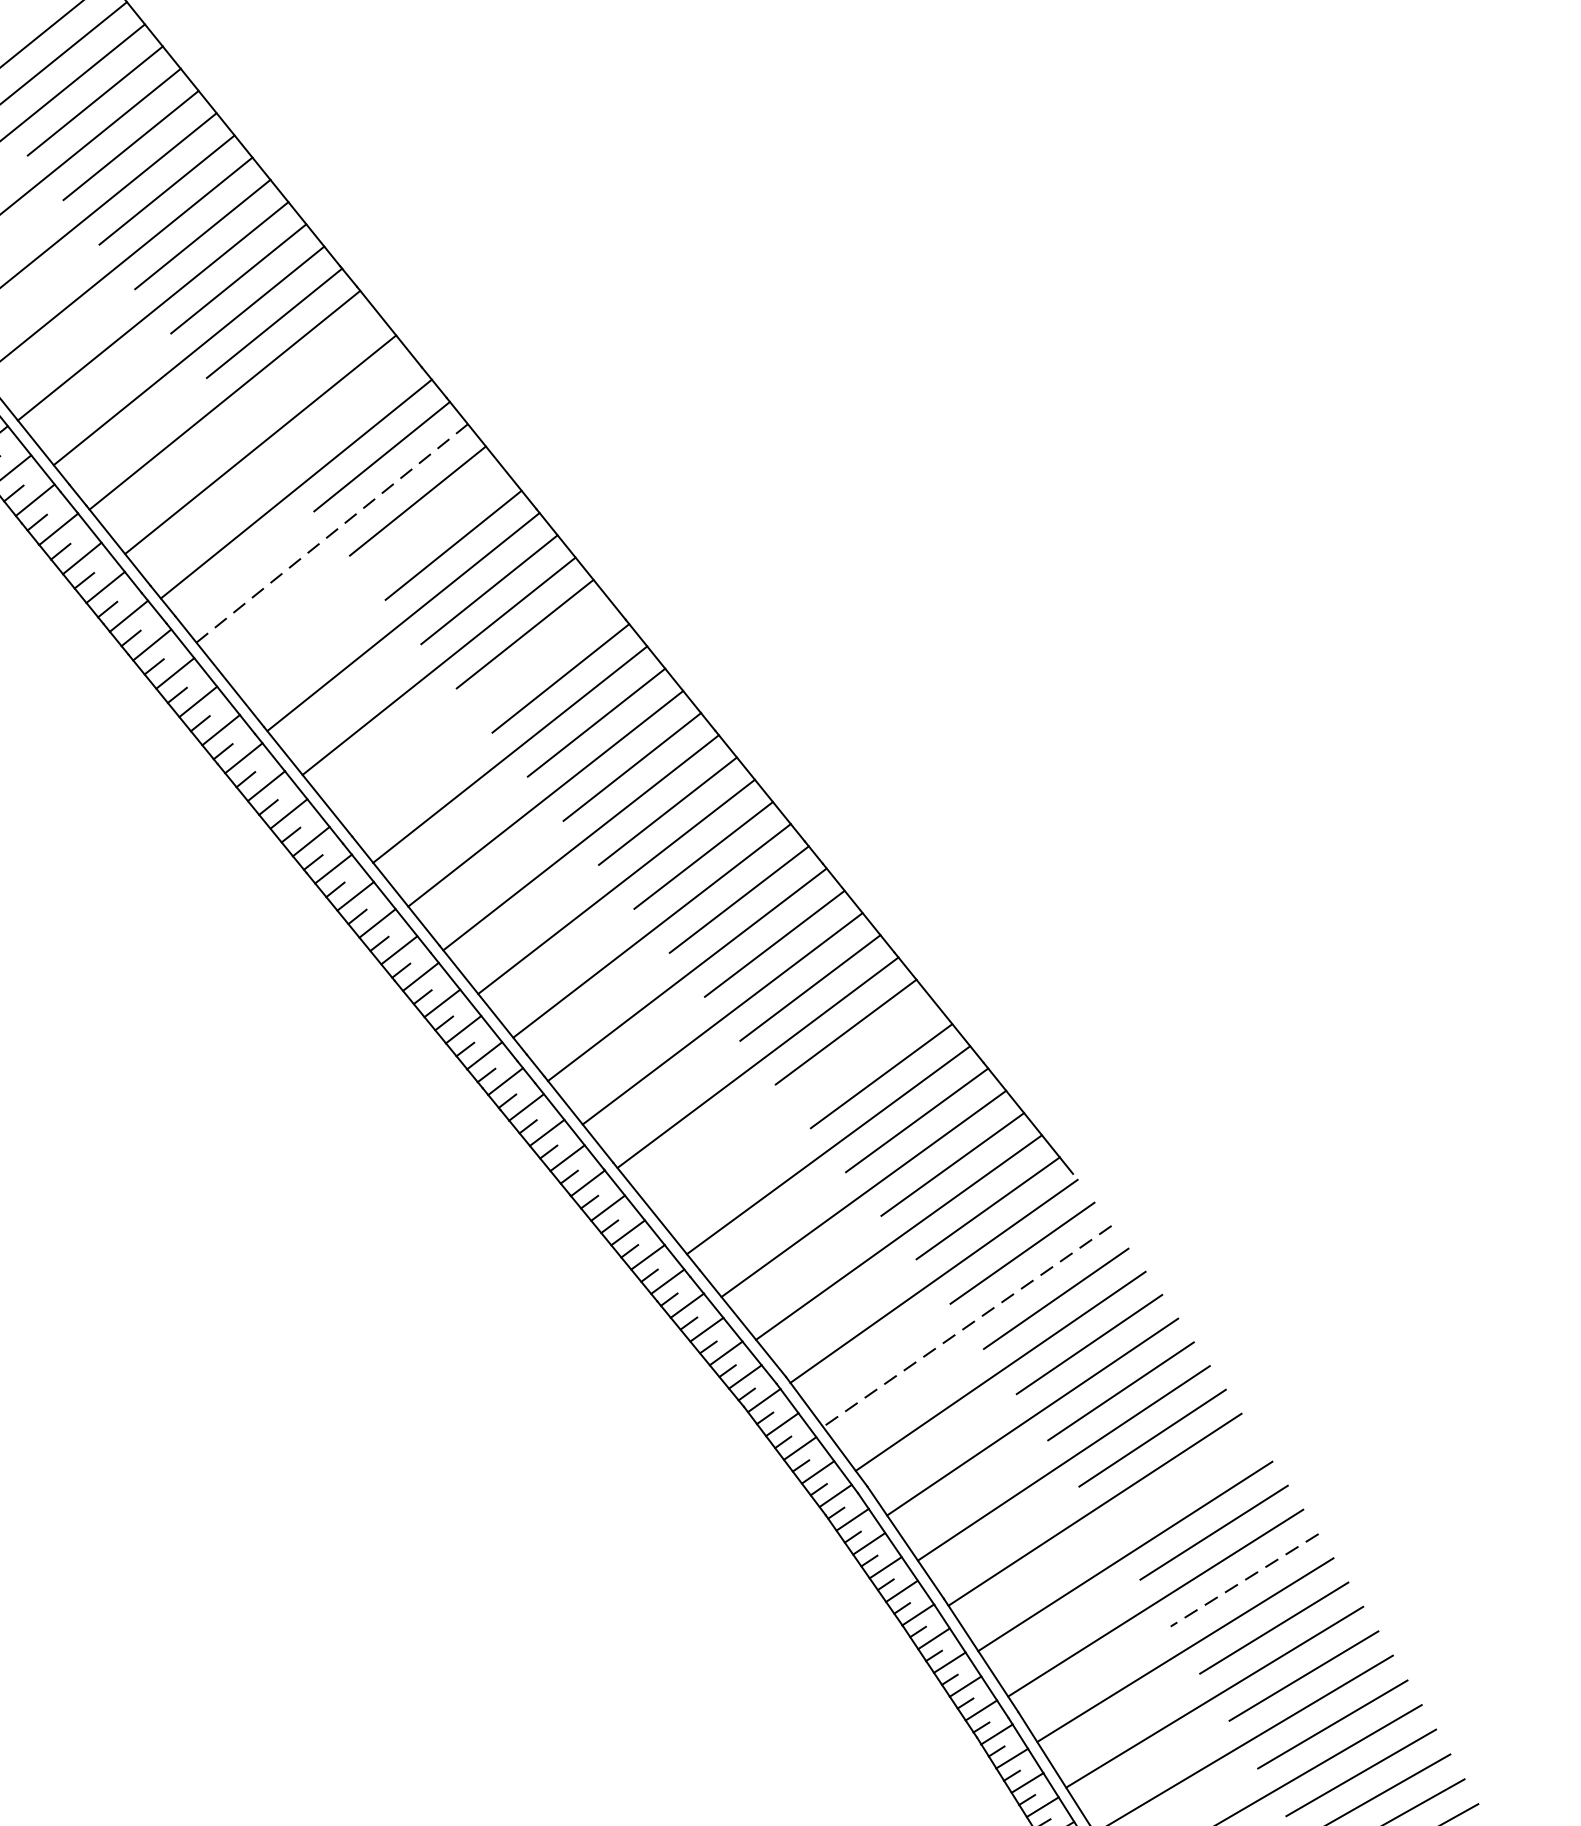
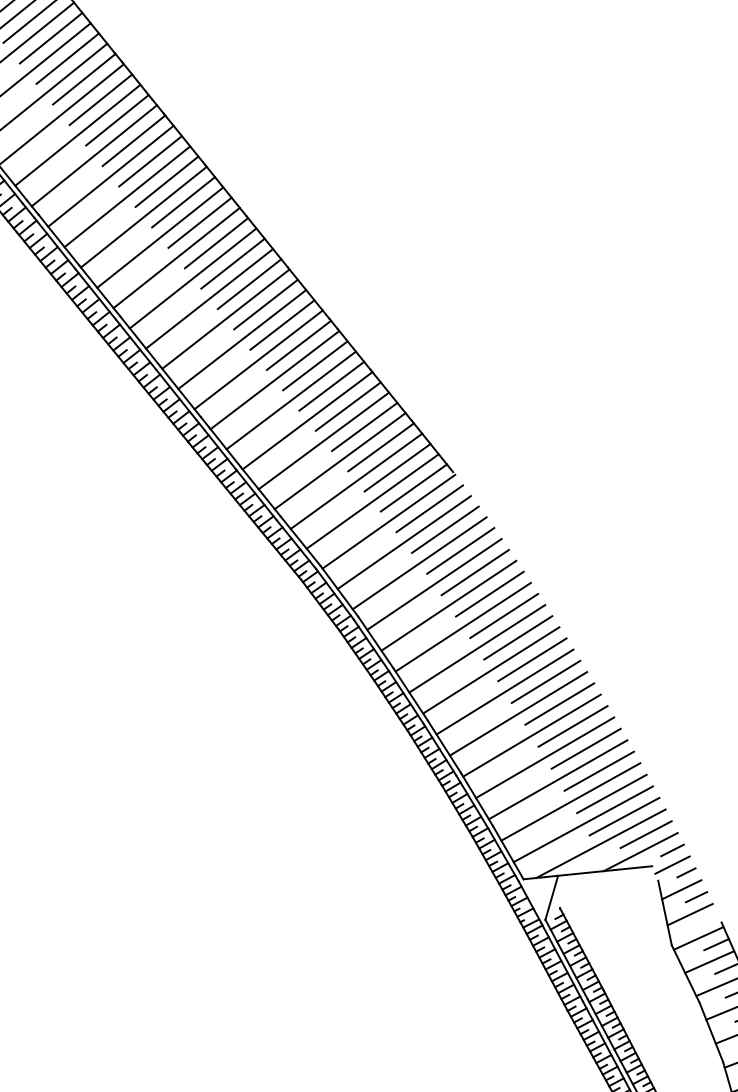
line: (309, 367) -> (100, 99), added
line: (346, 412) -> (117, 120), added
line: (331, 533) -> (110, 176), dashed -> solid
line: (368, 577) -> (127, 196), added
line: (474, 709) -> (176, 257), added
line: (792, 1105) -> (323, 440), added
line: (965, 1326) -> (403, 542), dashed -> solid
line: (1184, 1484) -> (504, 615), added
line: (1242, 1581) -> (531, 660), dashed -> solid

